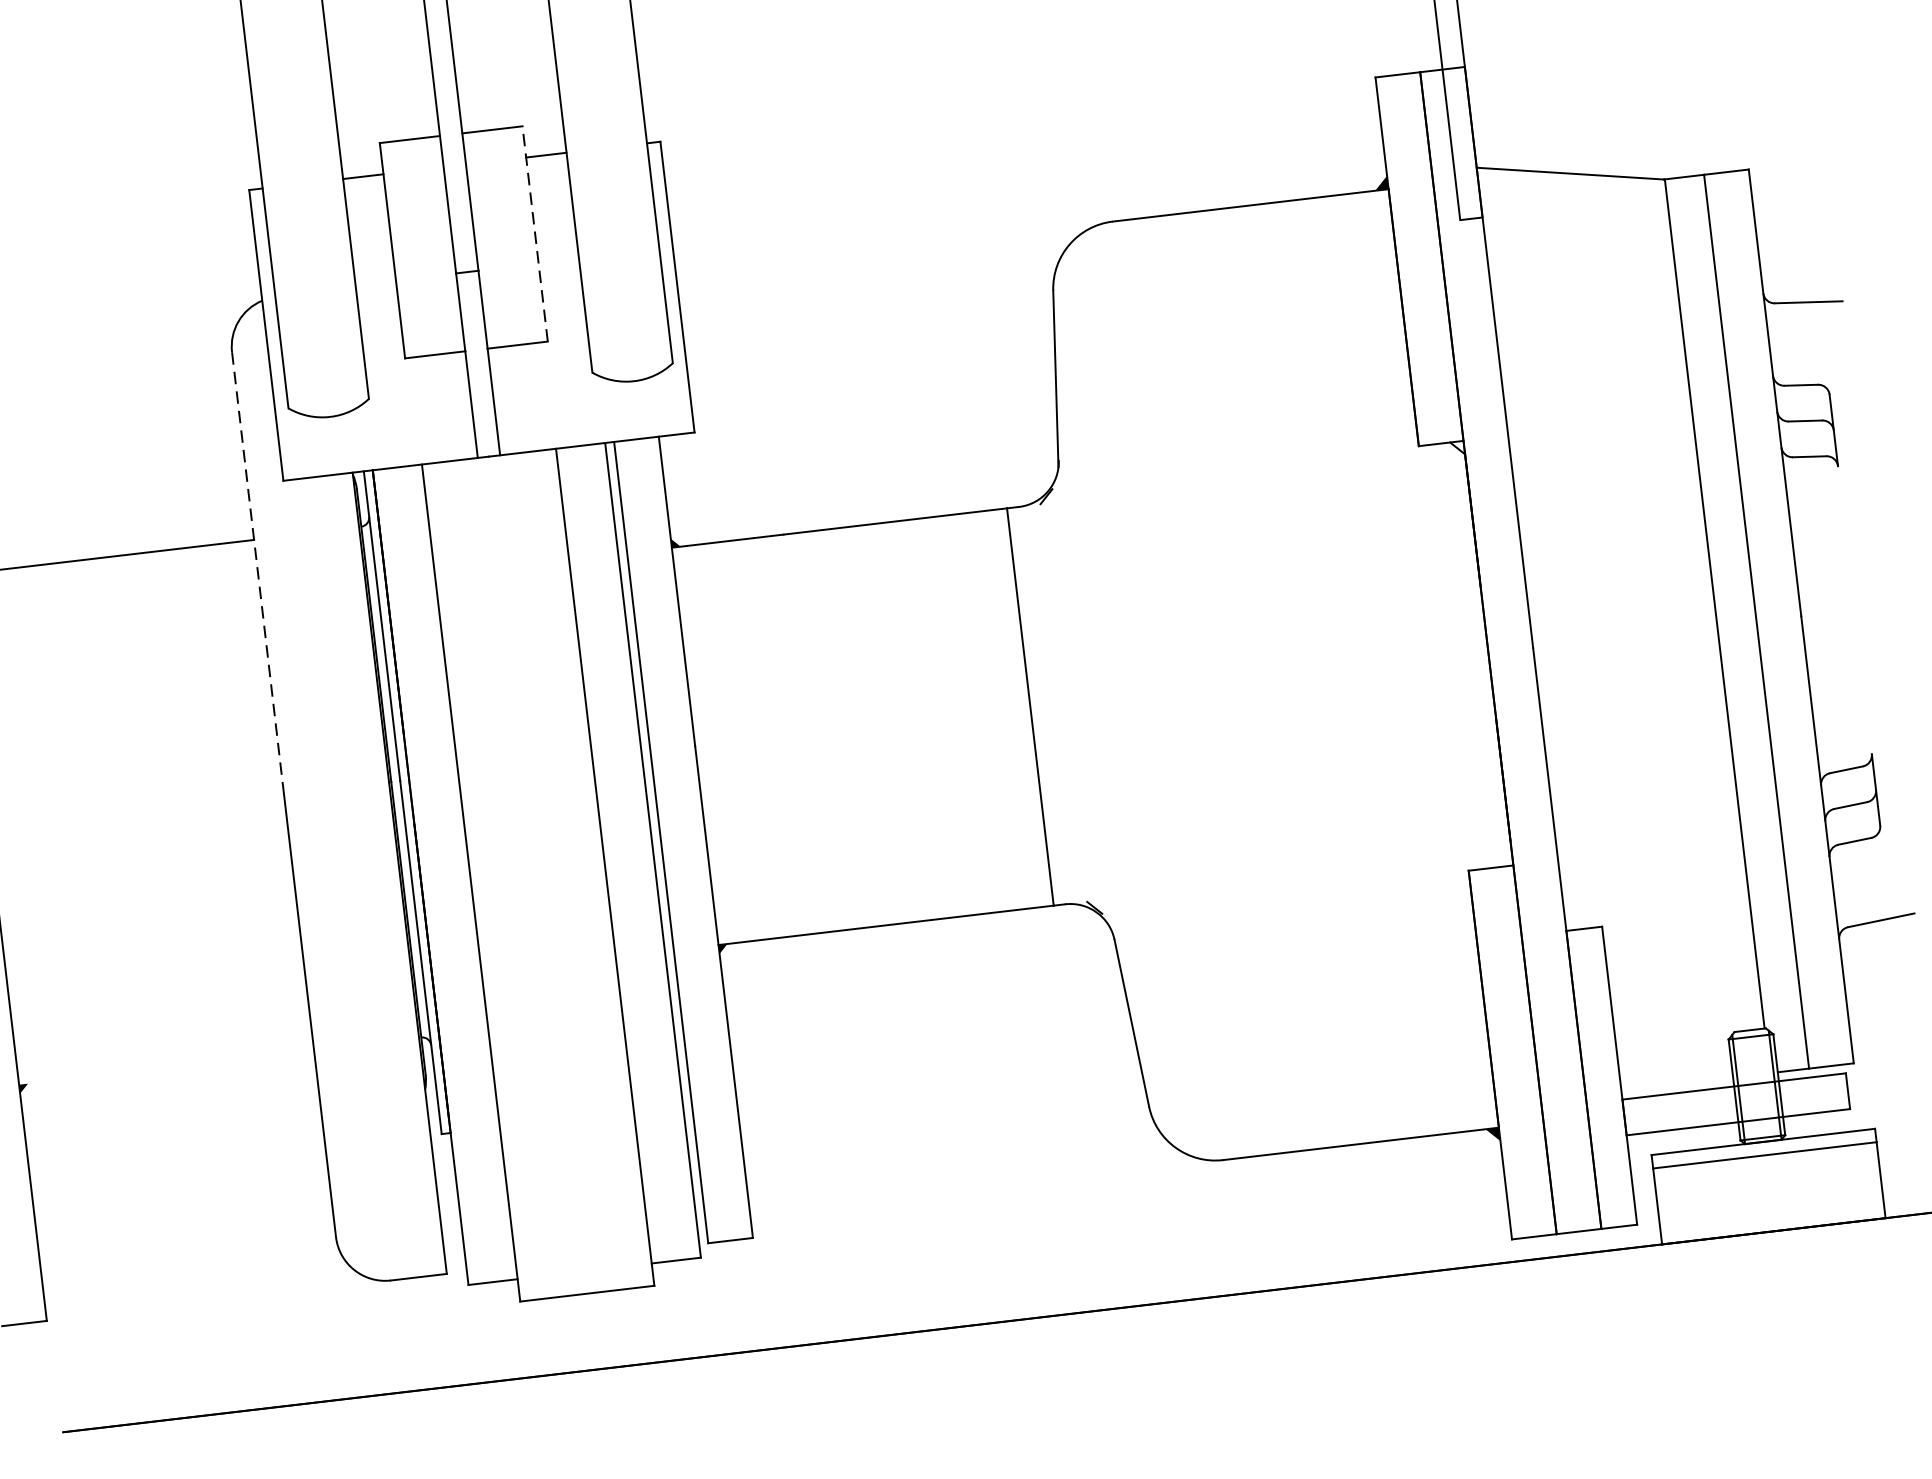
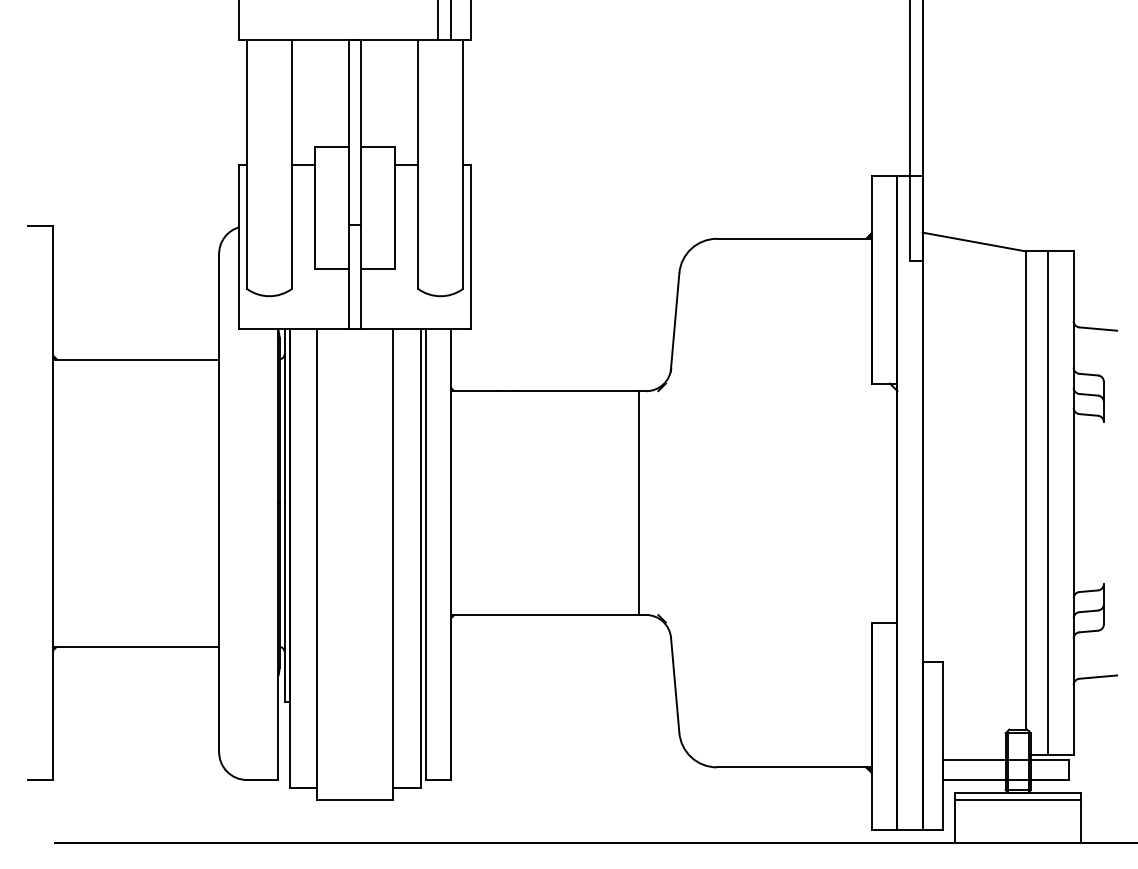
line: (535, 233) -> (395, 207), dashed -> solid
line: (258, 573) -> (219, 378), dashed -> solid
line: (167, 1066) -> (136, 646), added

